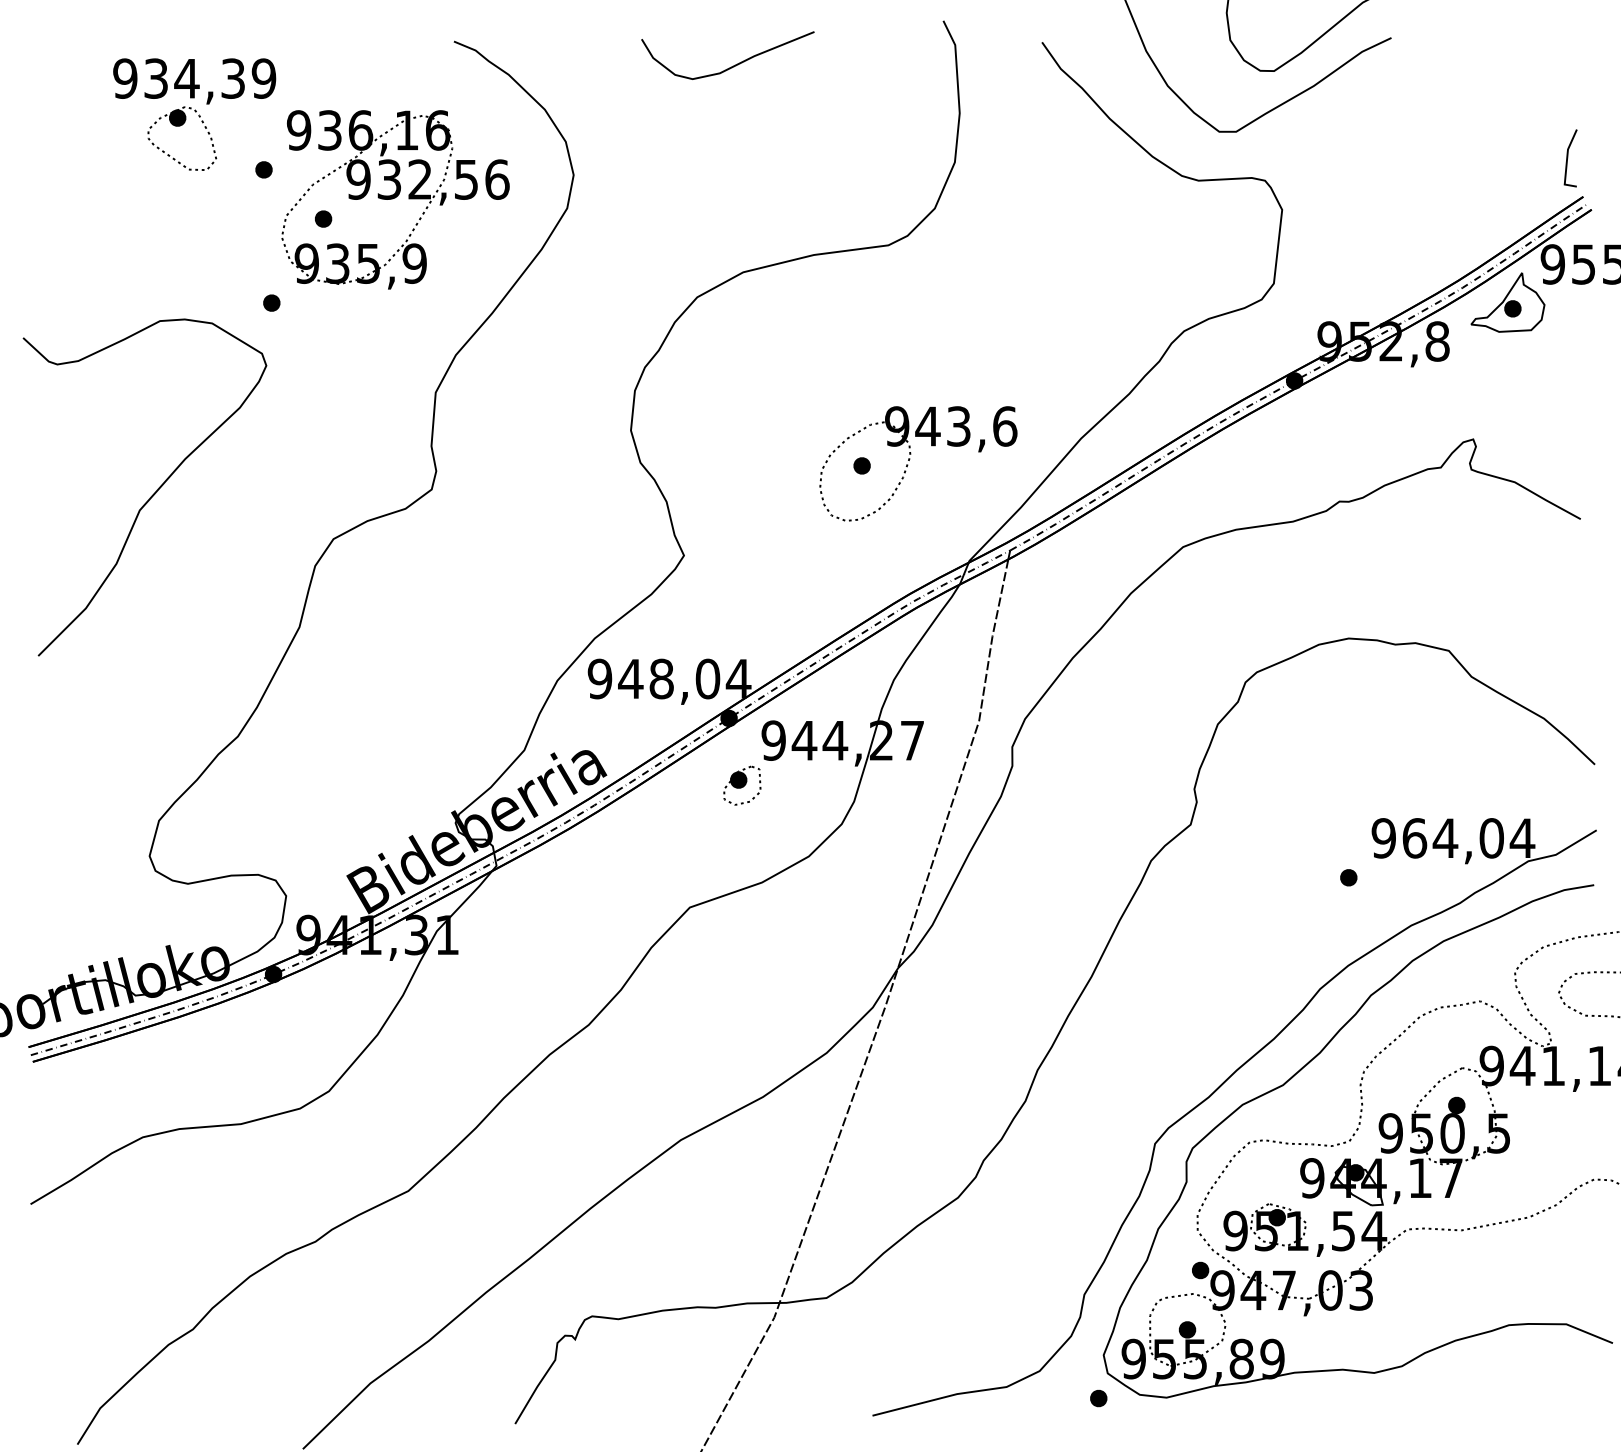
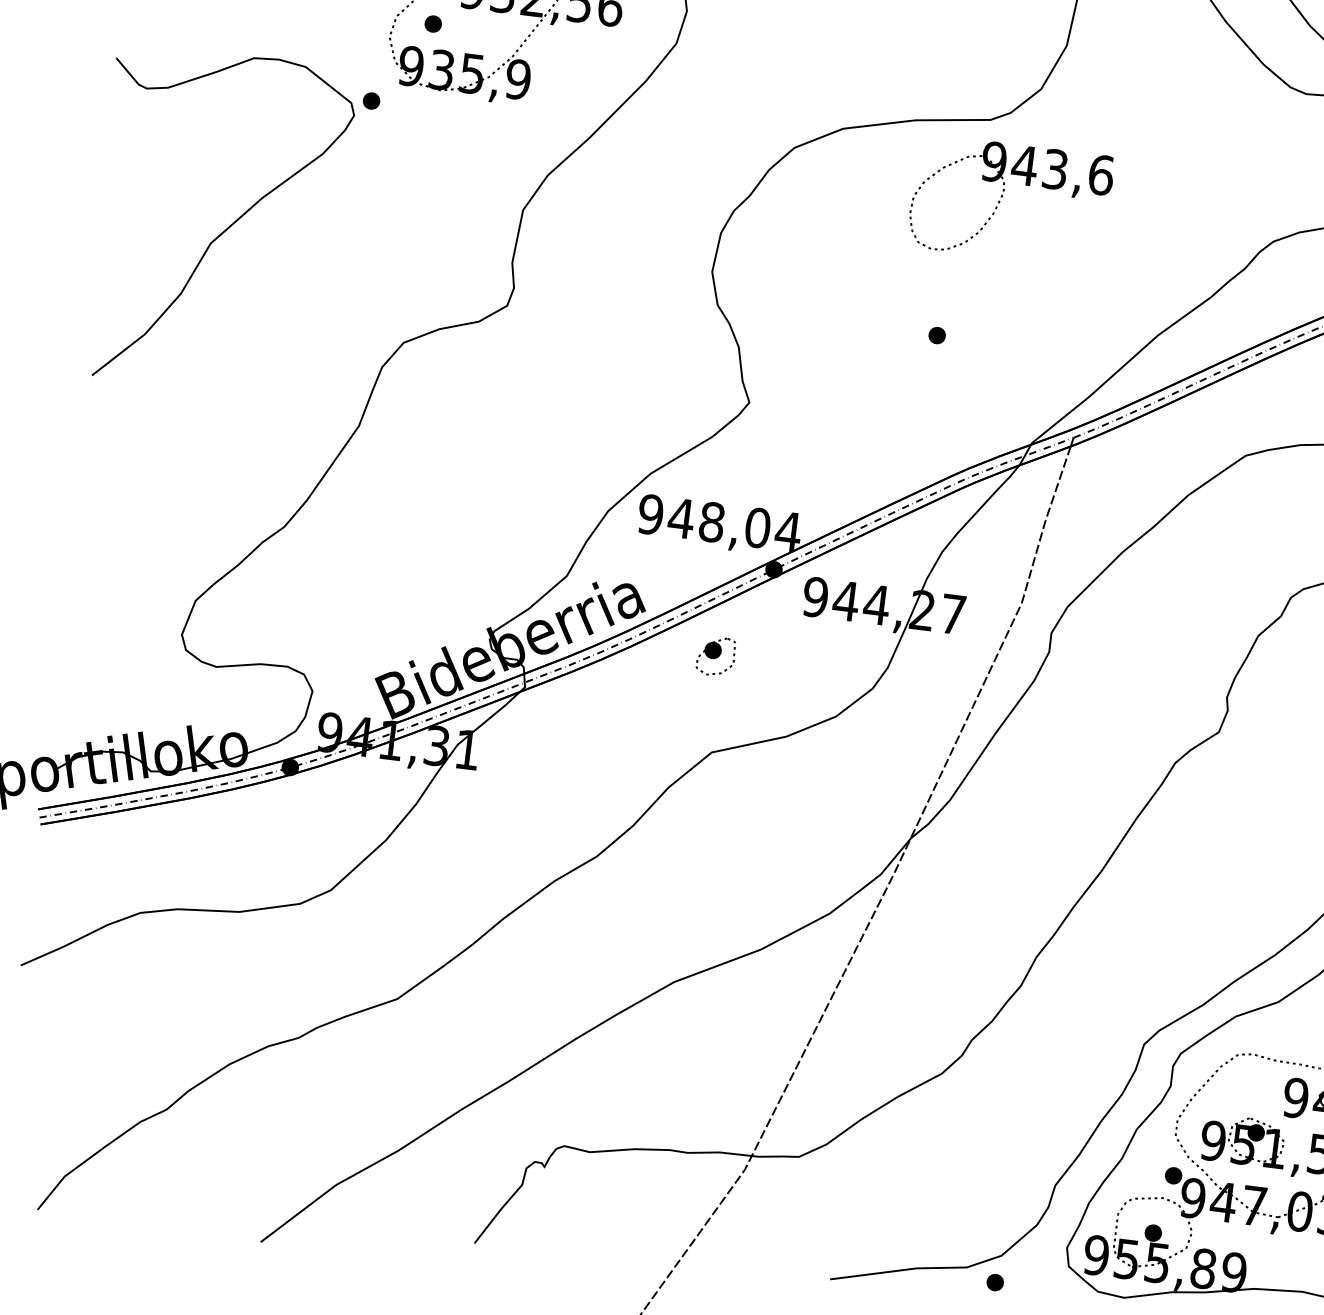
part: (910, 459) -> (1003, 196), moved
curve: (152, 494) -> (225, 229), moved
part: (742, 785) -> (716, 656), moved
part: (1098, 1398) -> (994, 1282), moved

